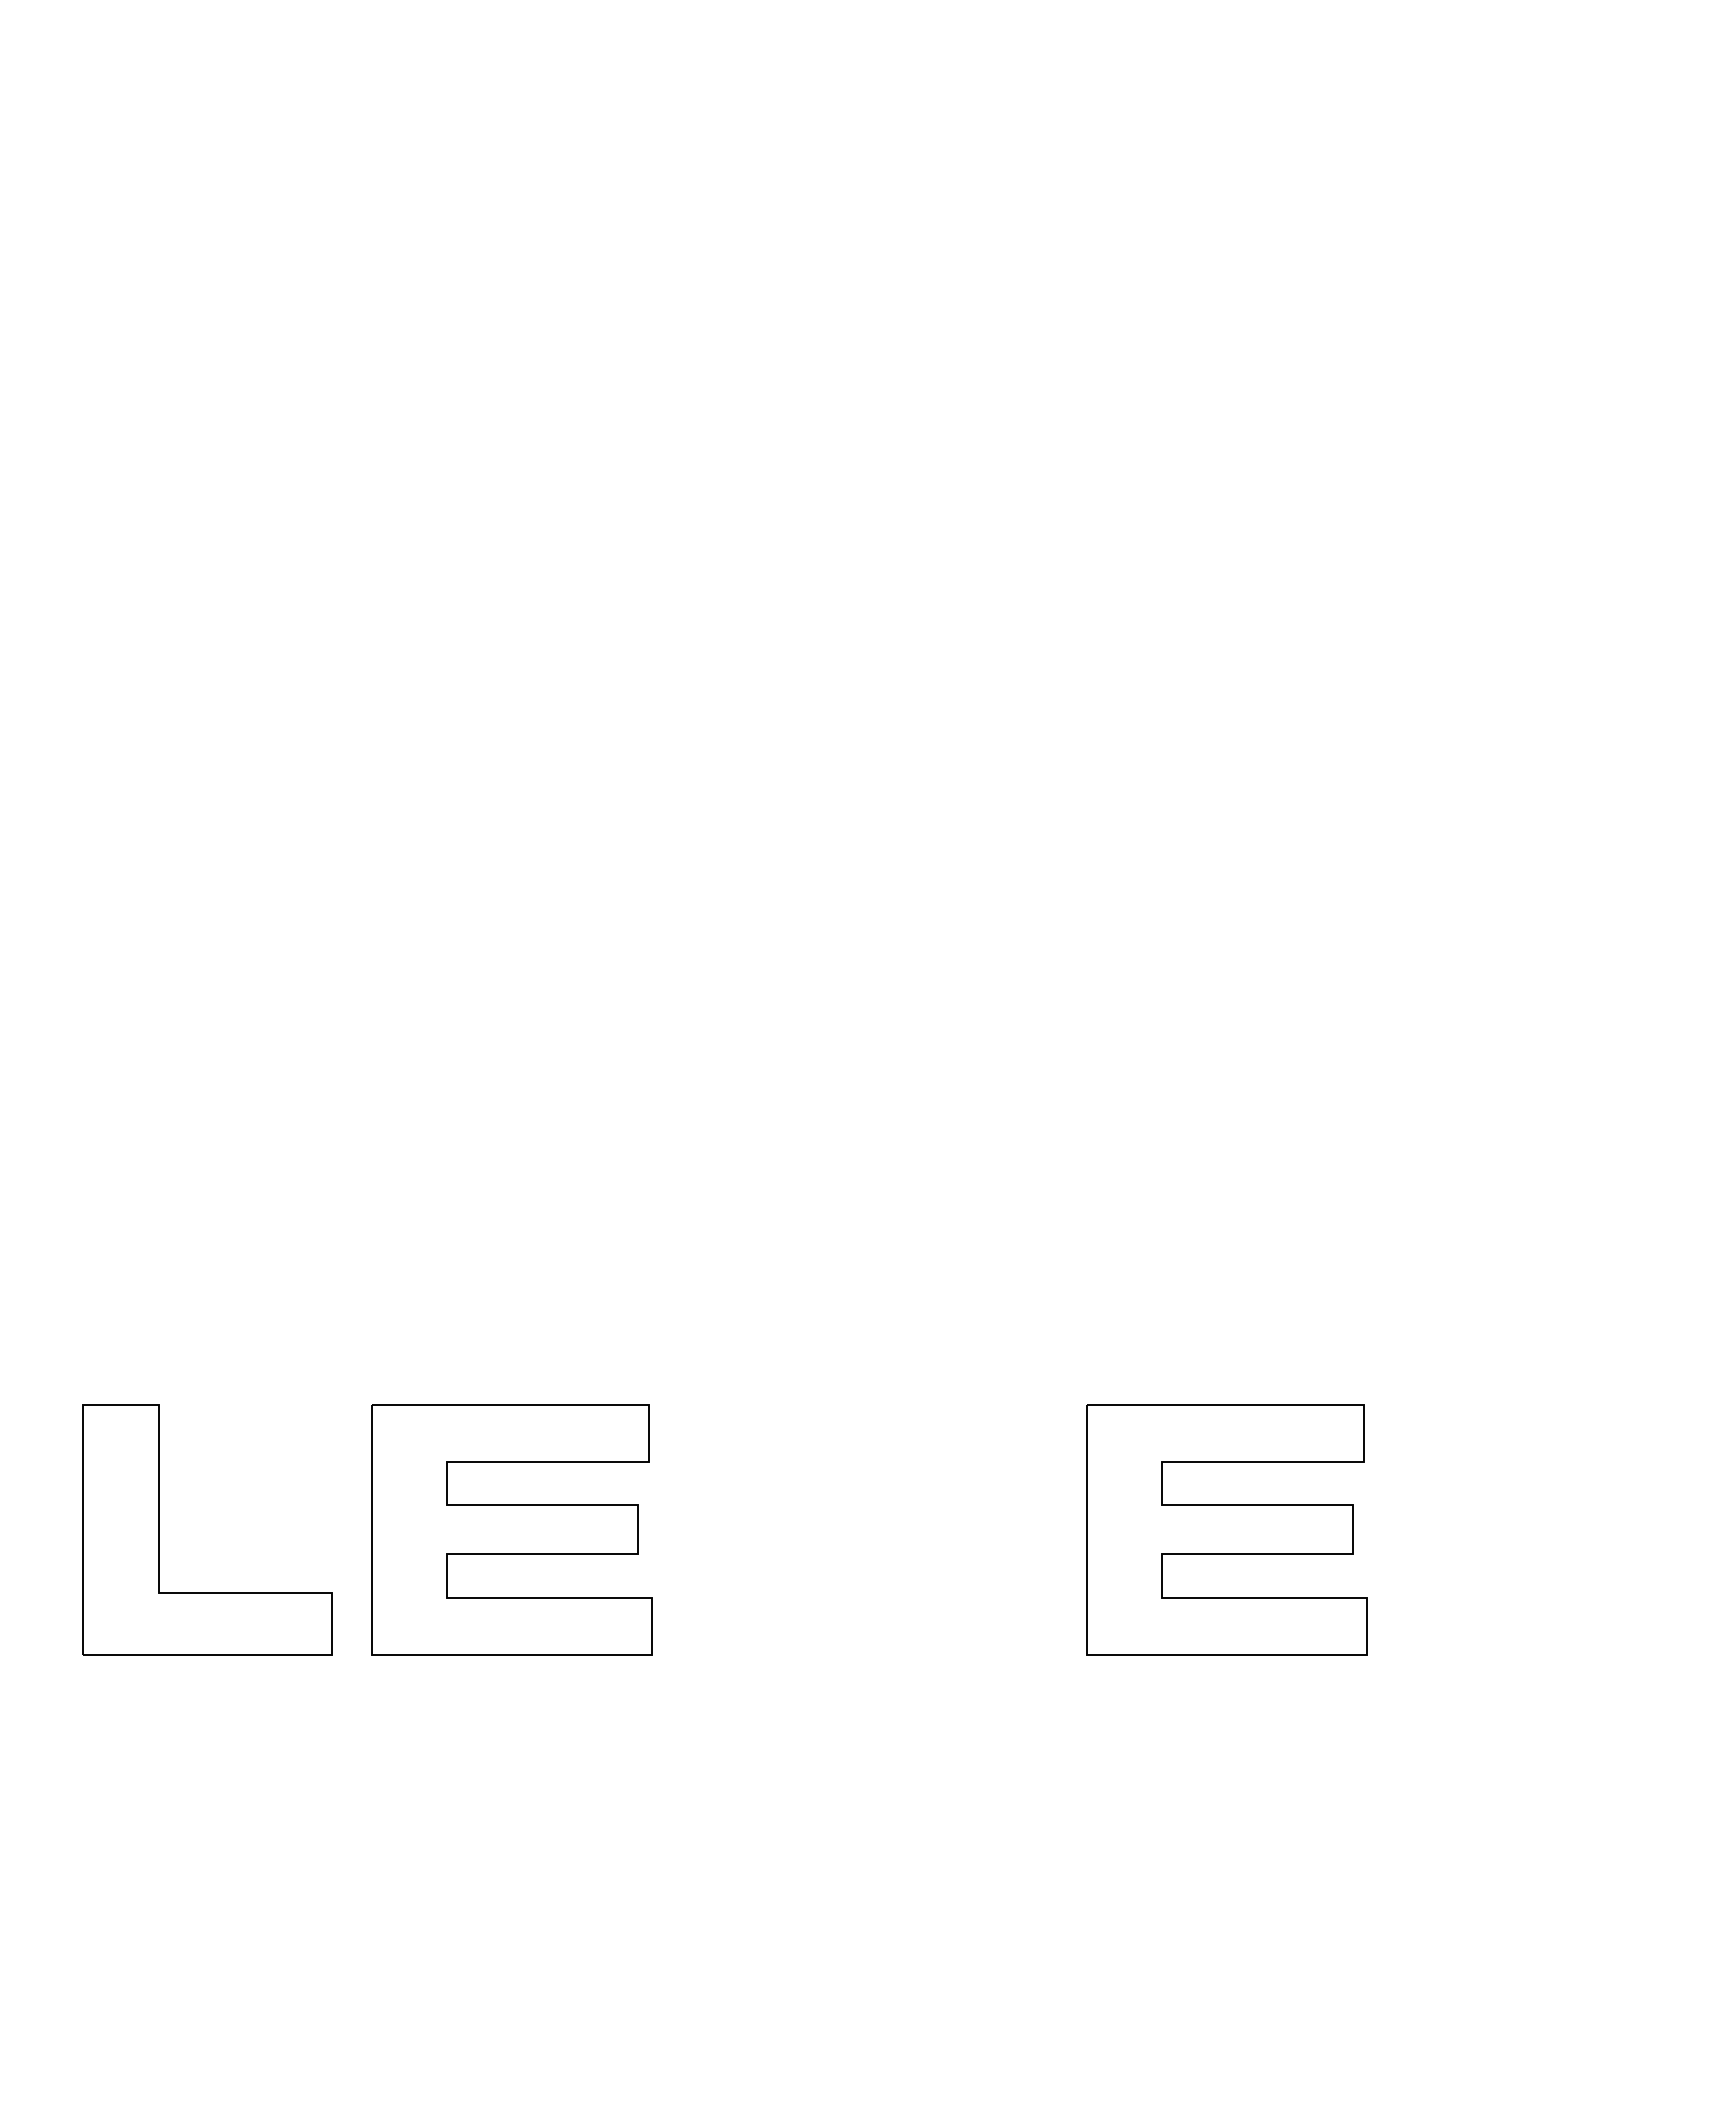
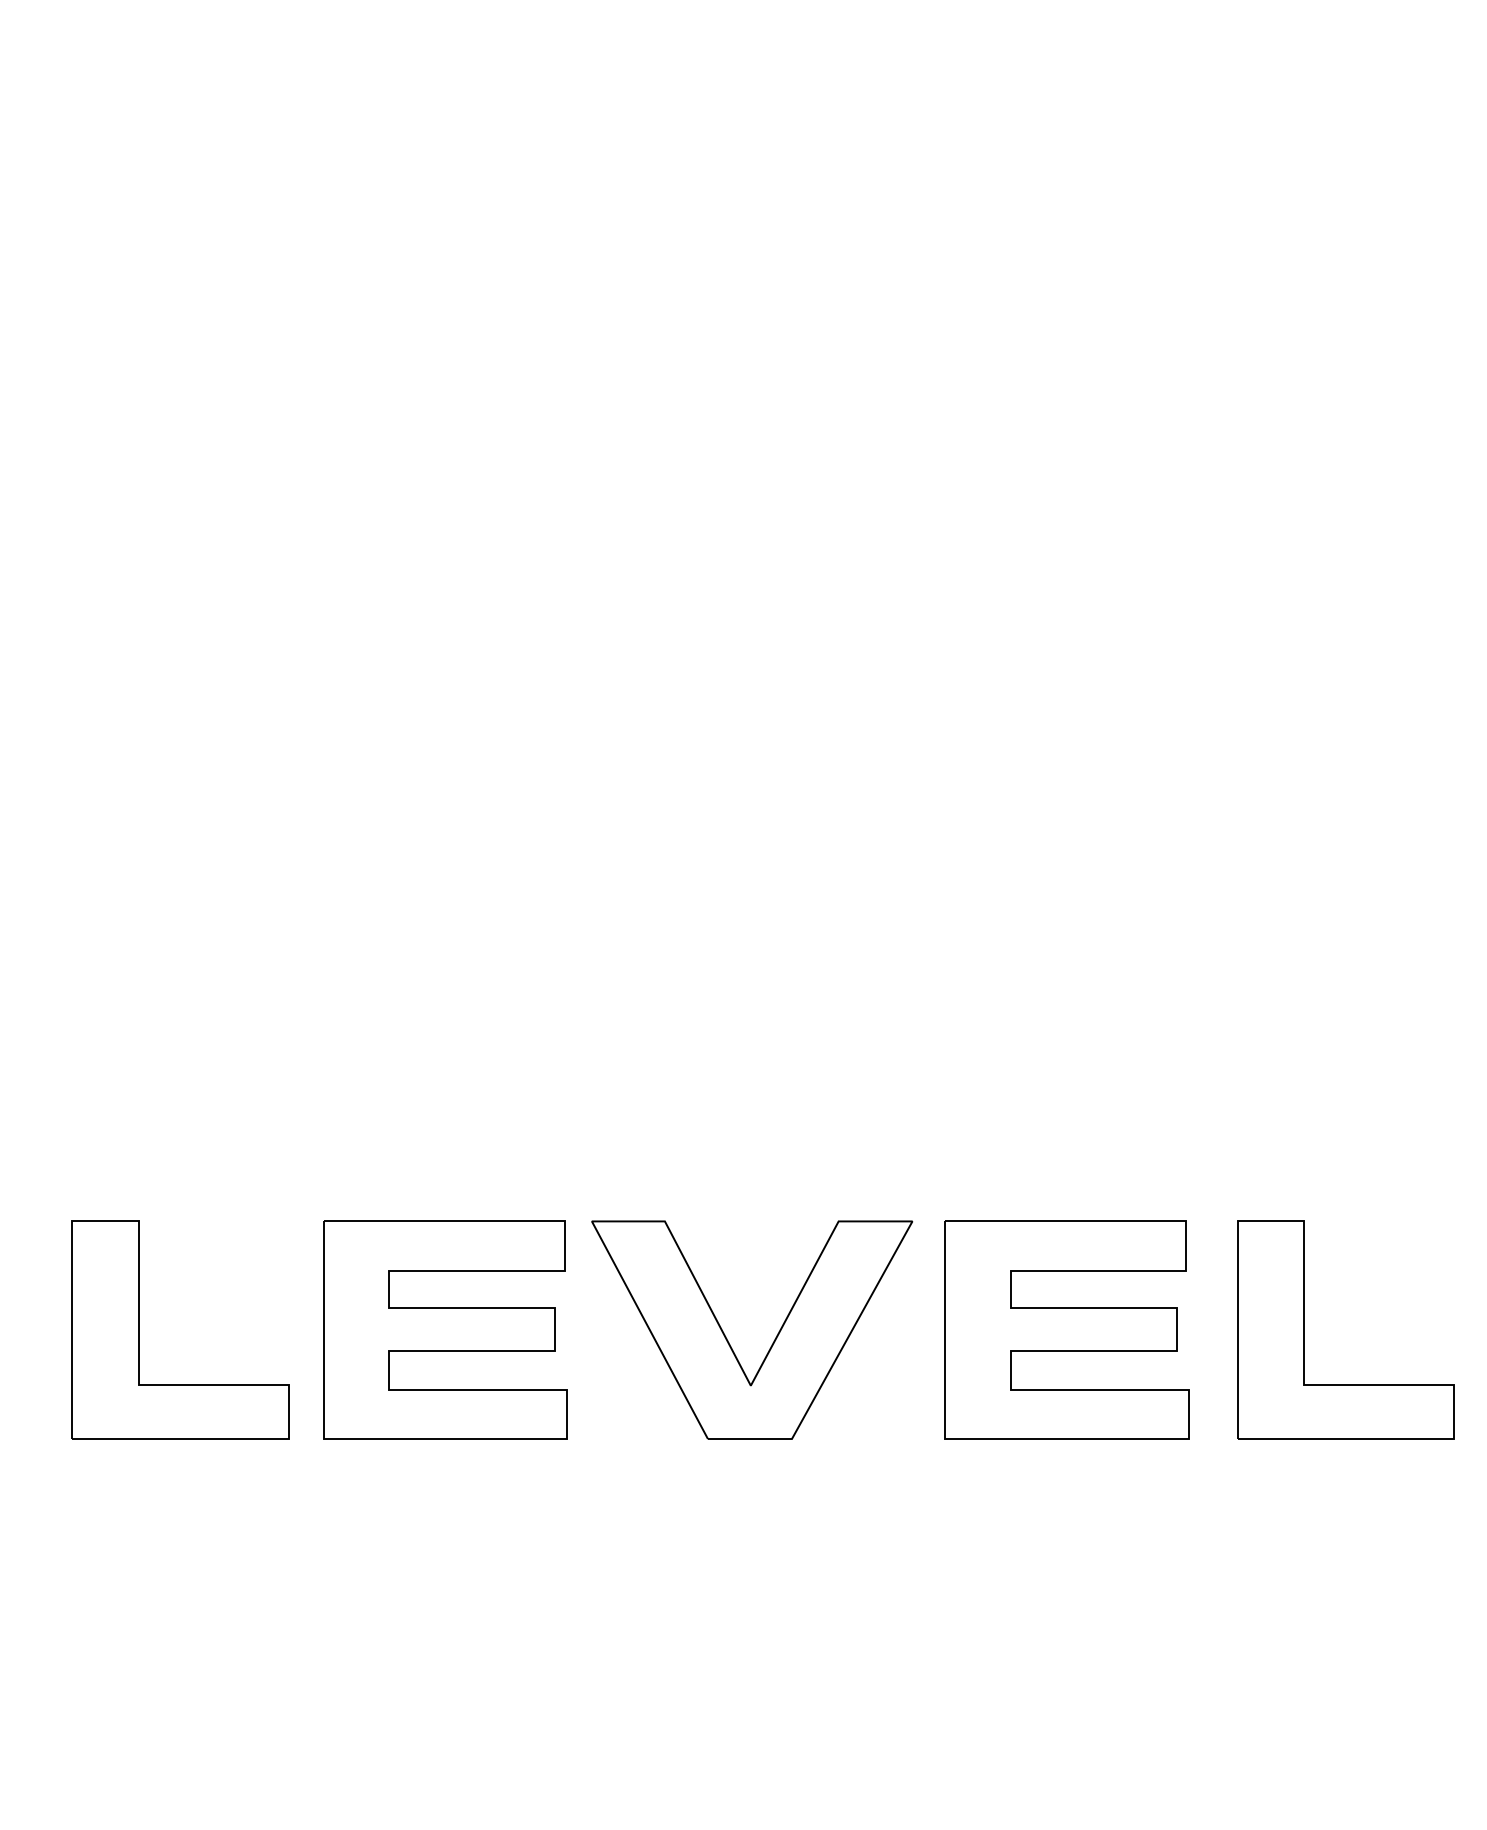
part: (1500, 1529) -> (1304, 1329), added
part: (889, 1542) -> (773, 1341), added

